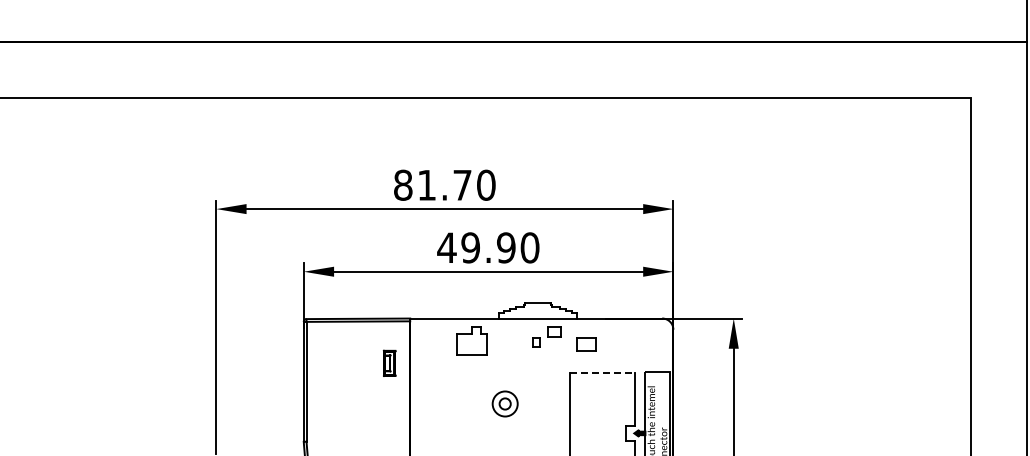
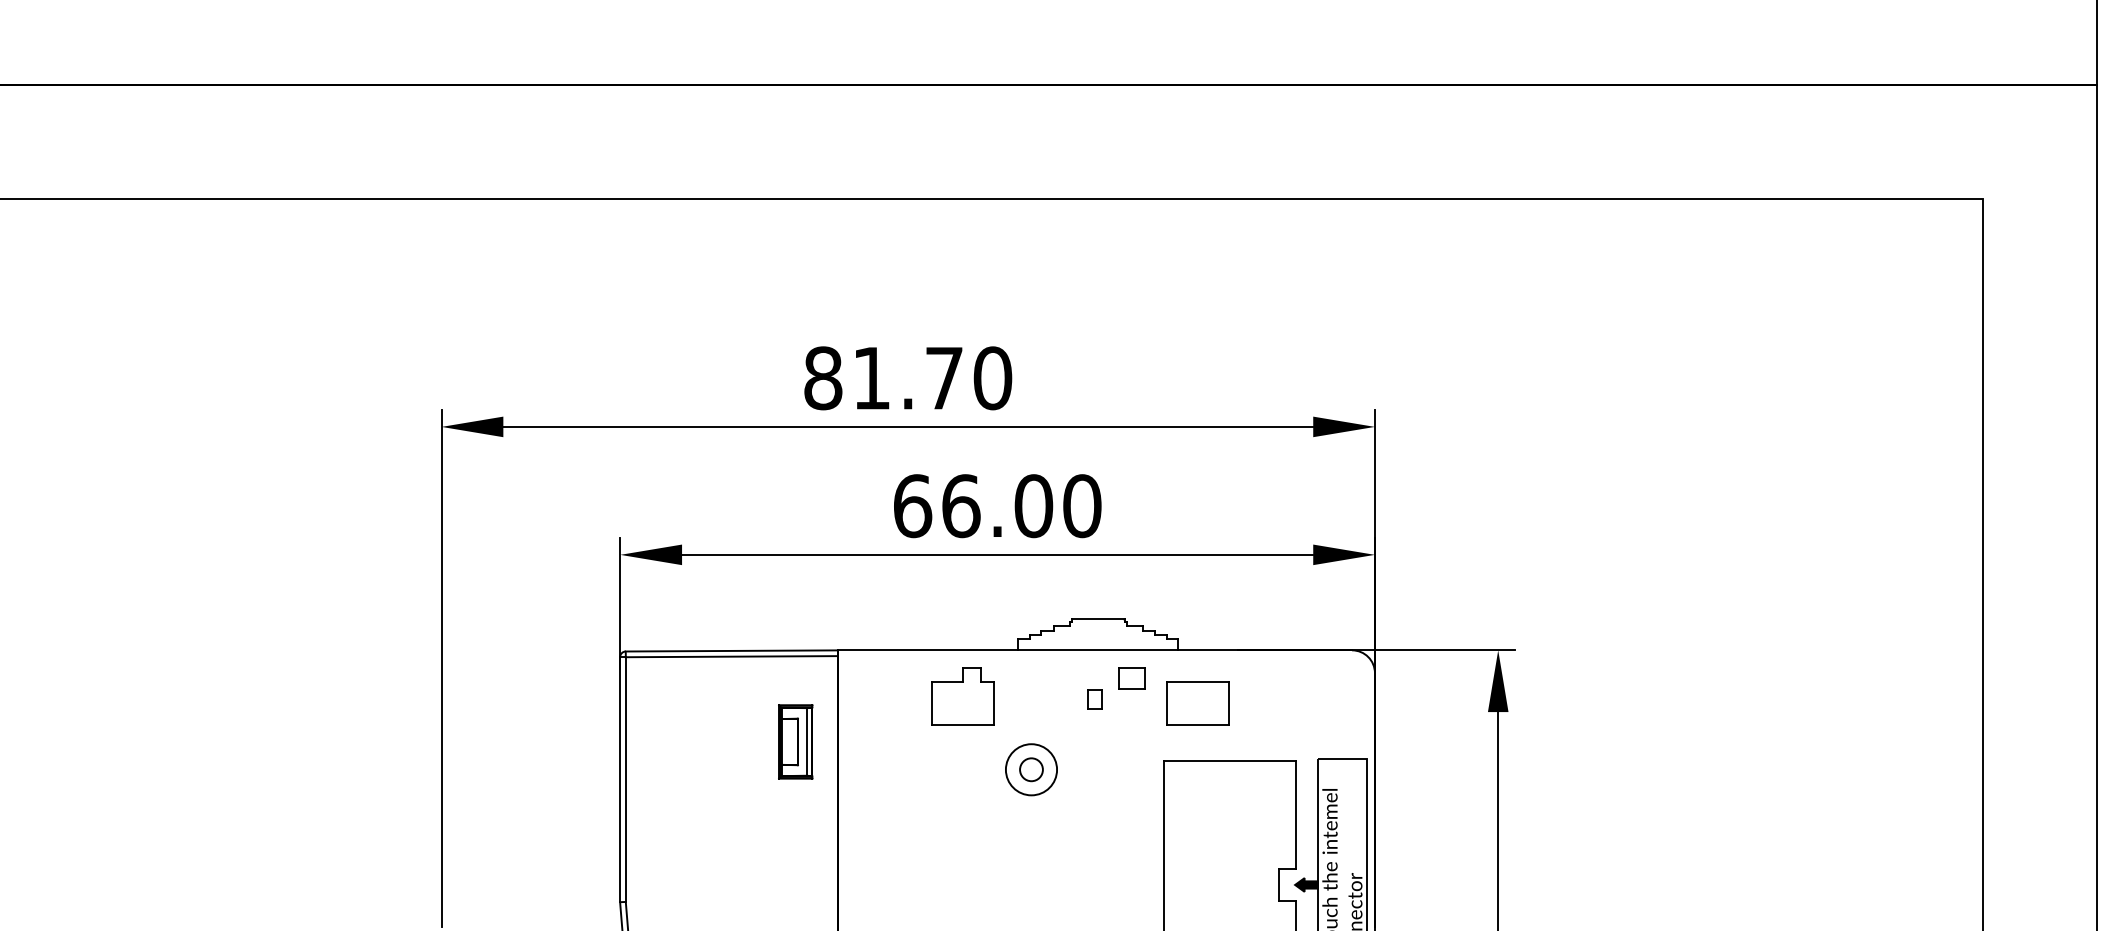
text: (476, 247) -> (972, 505), 49.90 -> 66.00
part: (586, 344) -> (1197, 703), size x1.67
part: (389, 363) -> (795, 742), size x1.43
line: (602, 372) -> (1230, 760), dashed -> solid
part: (504, 403) -> (1030, 768), moved

